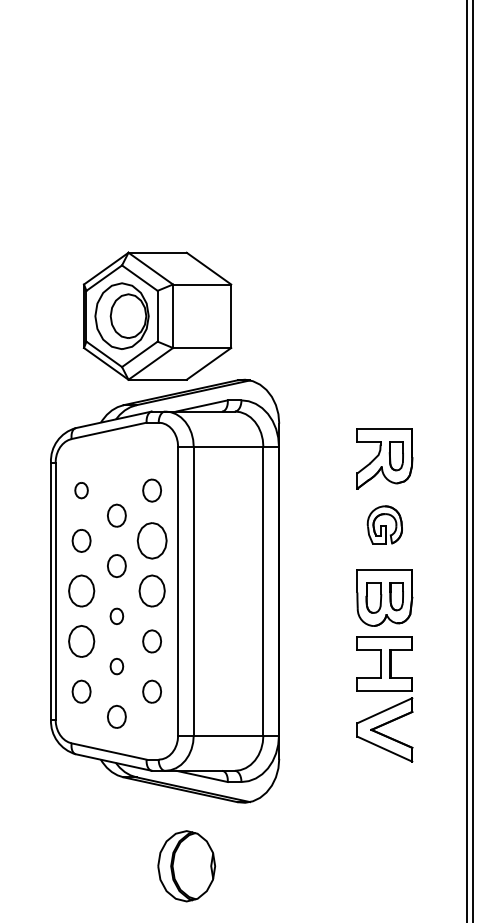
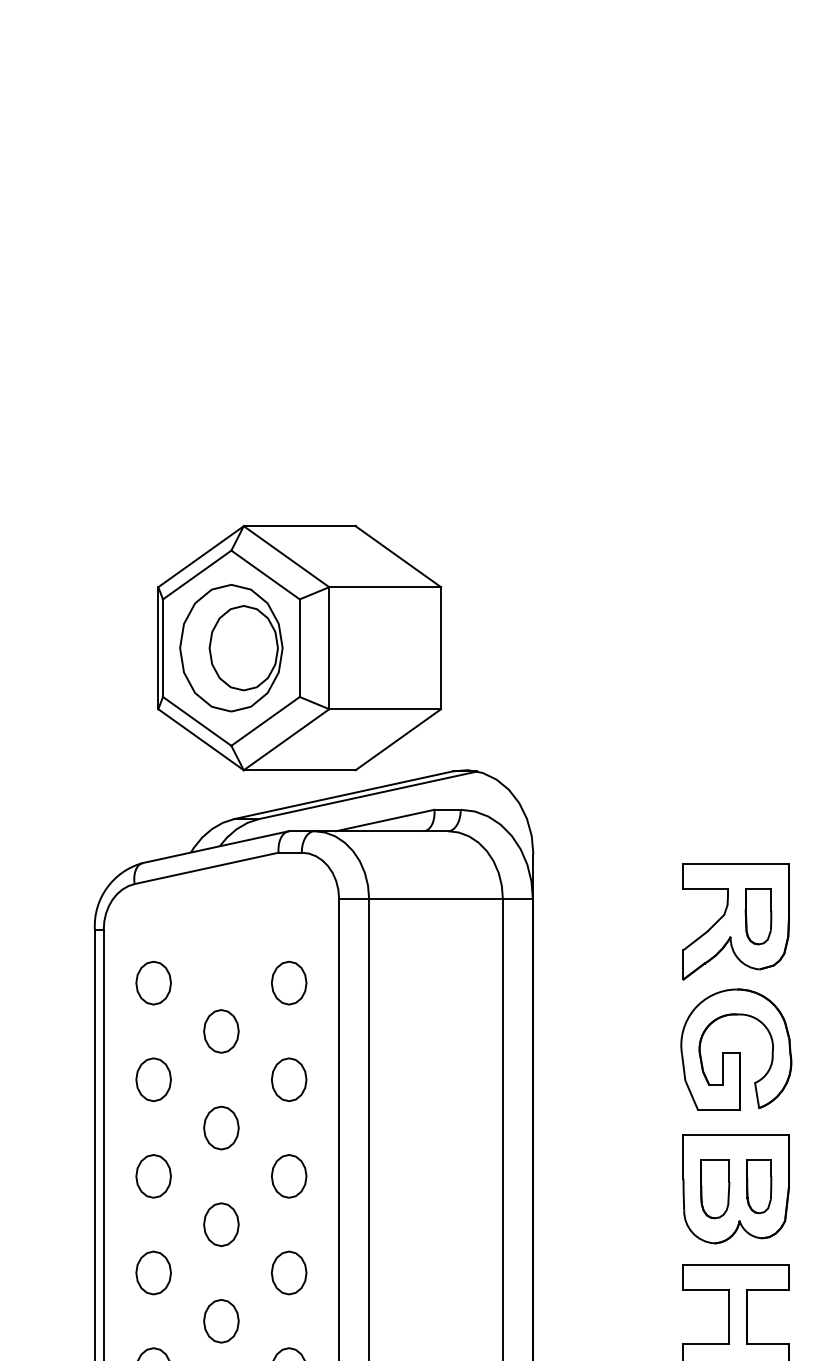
part: (81, 490) -> (153, 982), size x1.43
part: (384, 524) -> (735, 1048), size x1.67
part: (151, 540) -> (287, 1078), size x0.62
part: (81, 591) -> (153, 1176), size x0.71
part: (151, 591) -> (287, 1176), size x0.71
part: (116, 616) -> (220, 1224), size x1.43
part: (81, 641) -> (153, 1273), size x0.71
part: (116, 666) -> (220, 1321), size x1.43

